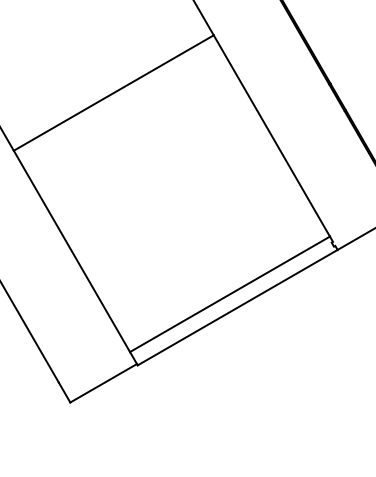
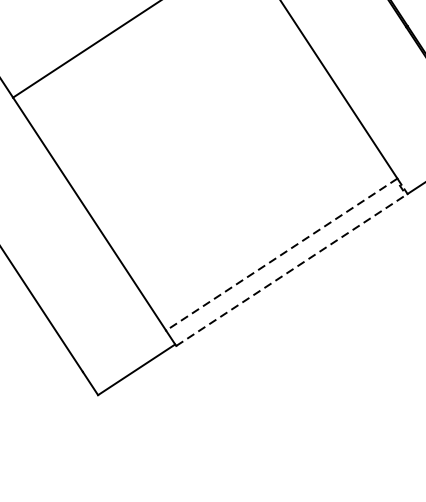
line: (229, 294) -> (281, 254), solid -> dashed
line: (238, 307) -> (292, 269), solid -> dashed

